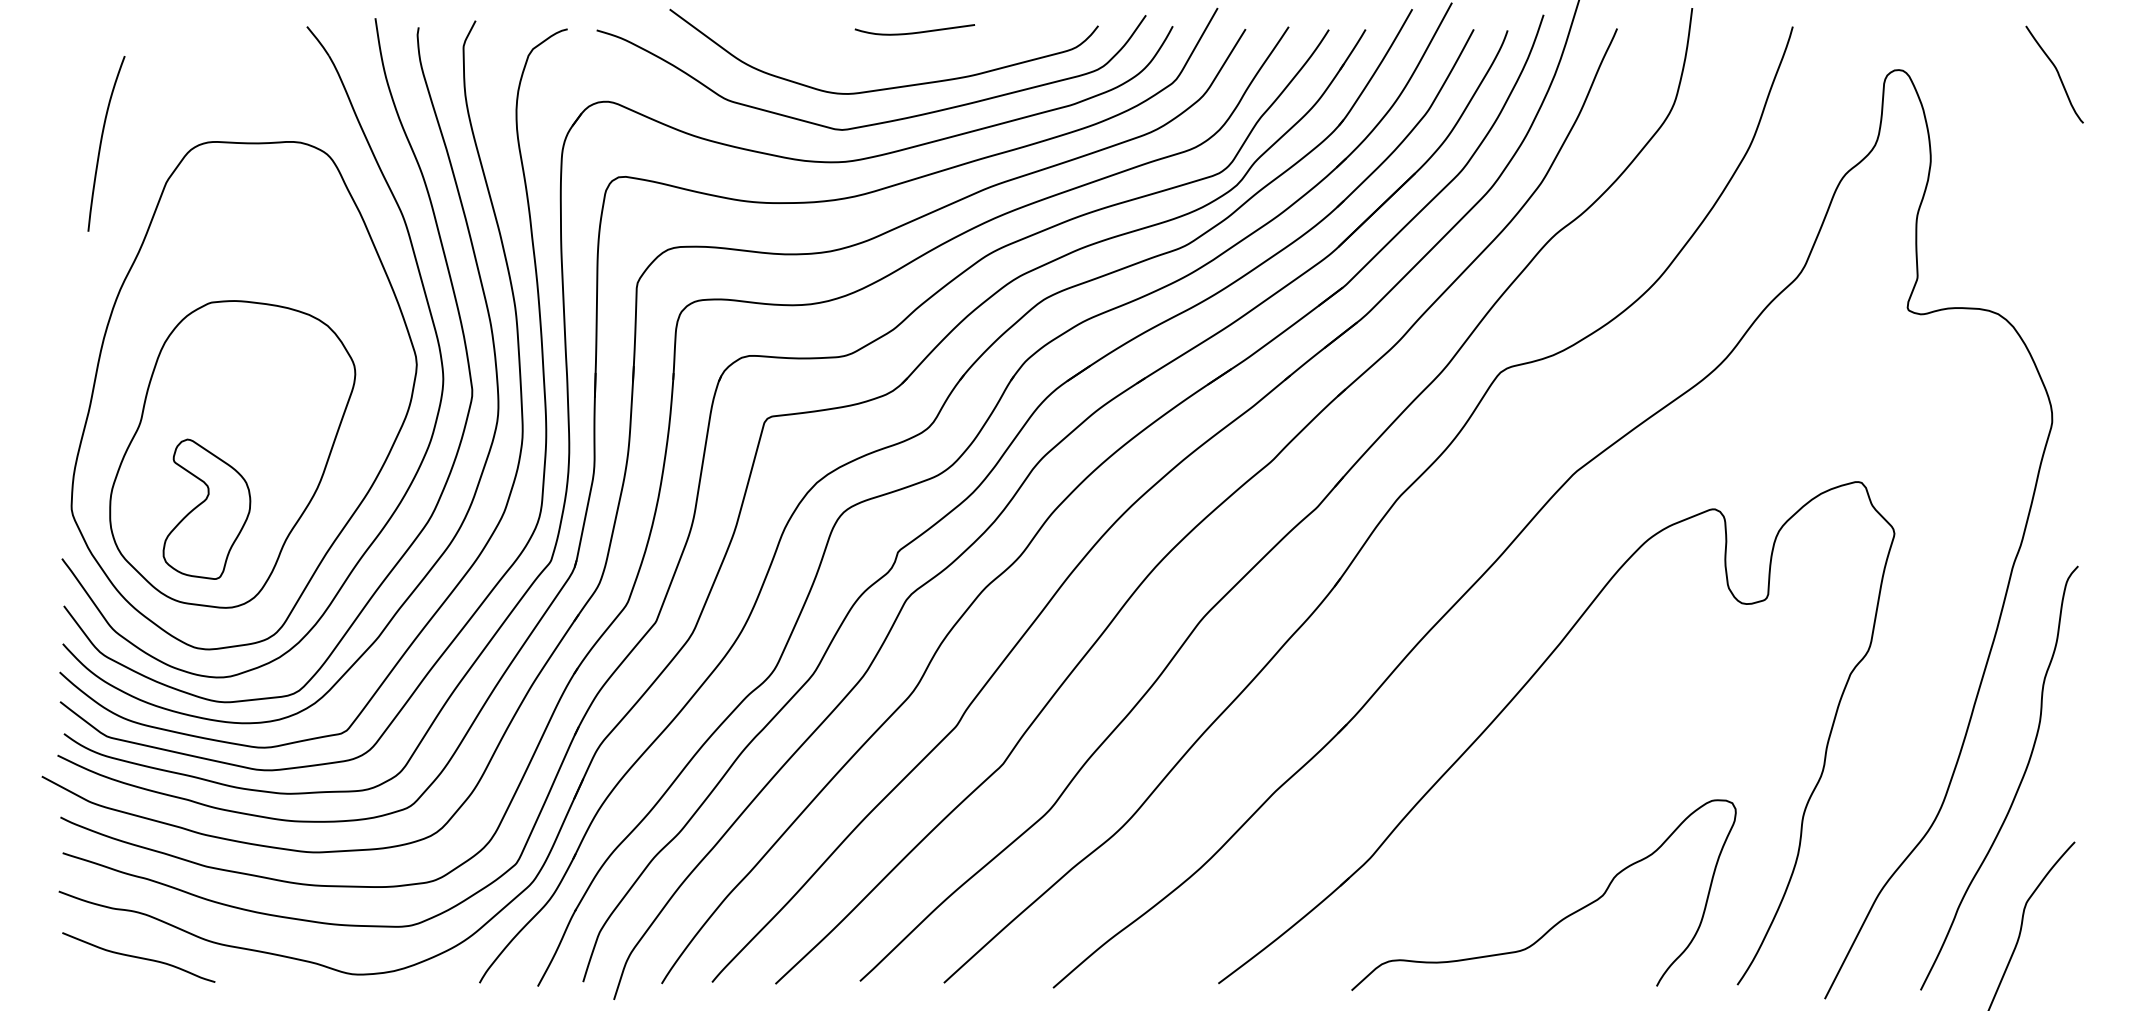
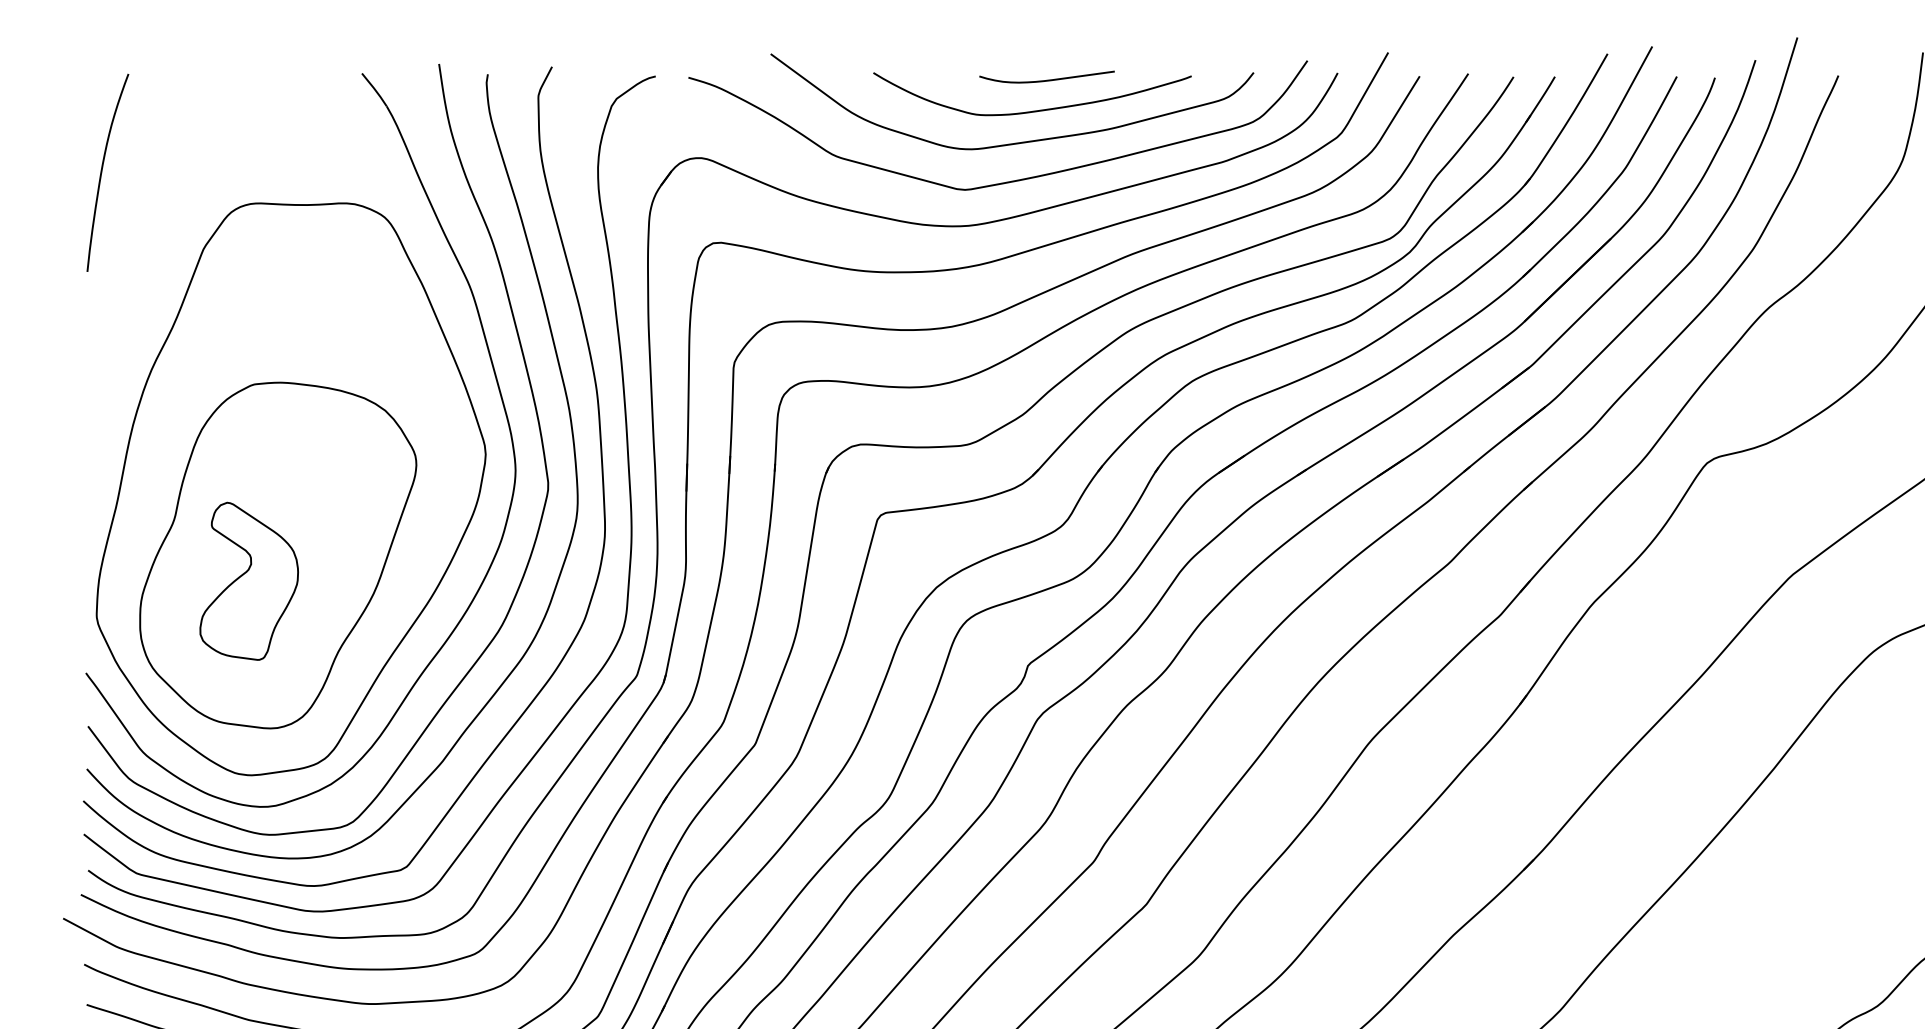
curve: (901, 59) -> (1031, 110), added
curve: (102, 140) -> (103, 169), moved
part: (206, 508) -> (248, 580), moved

